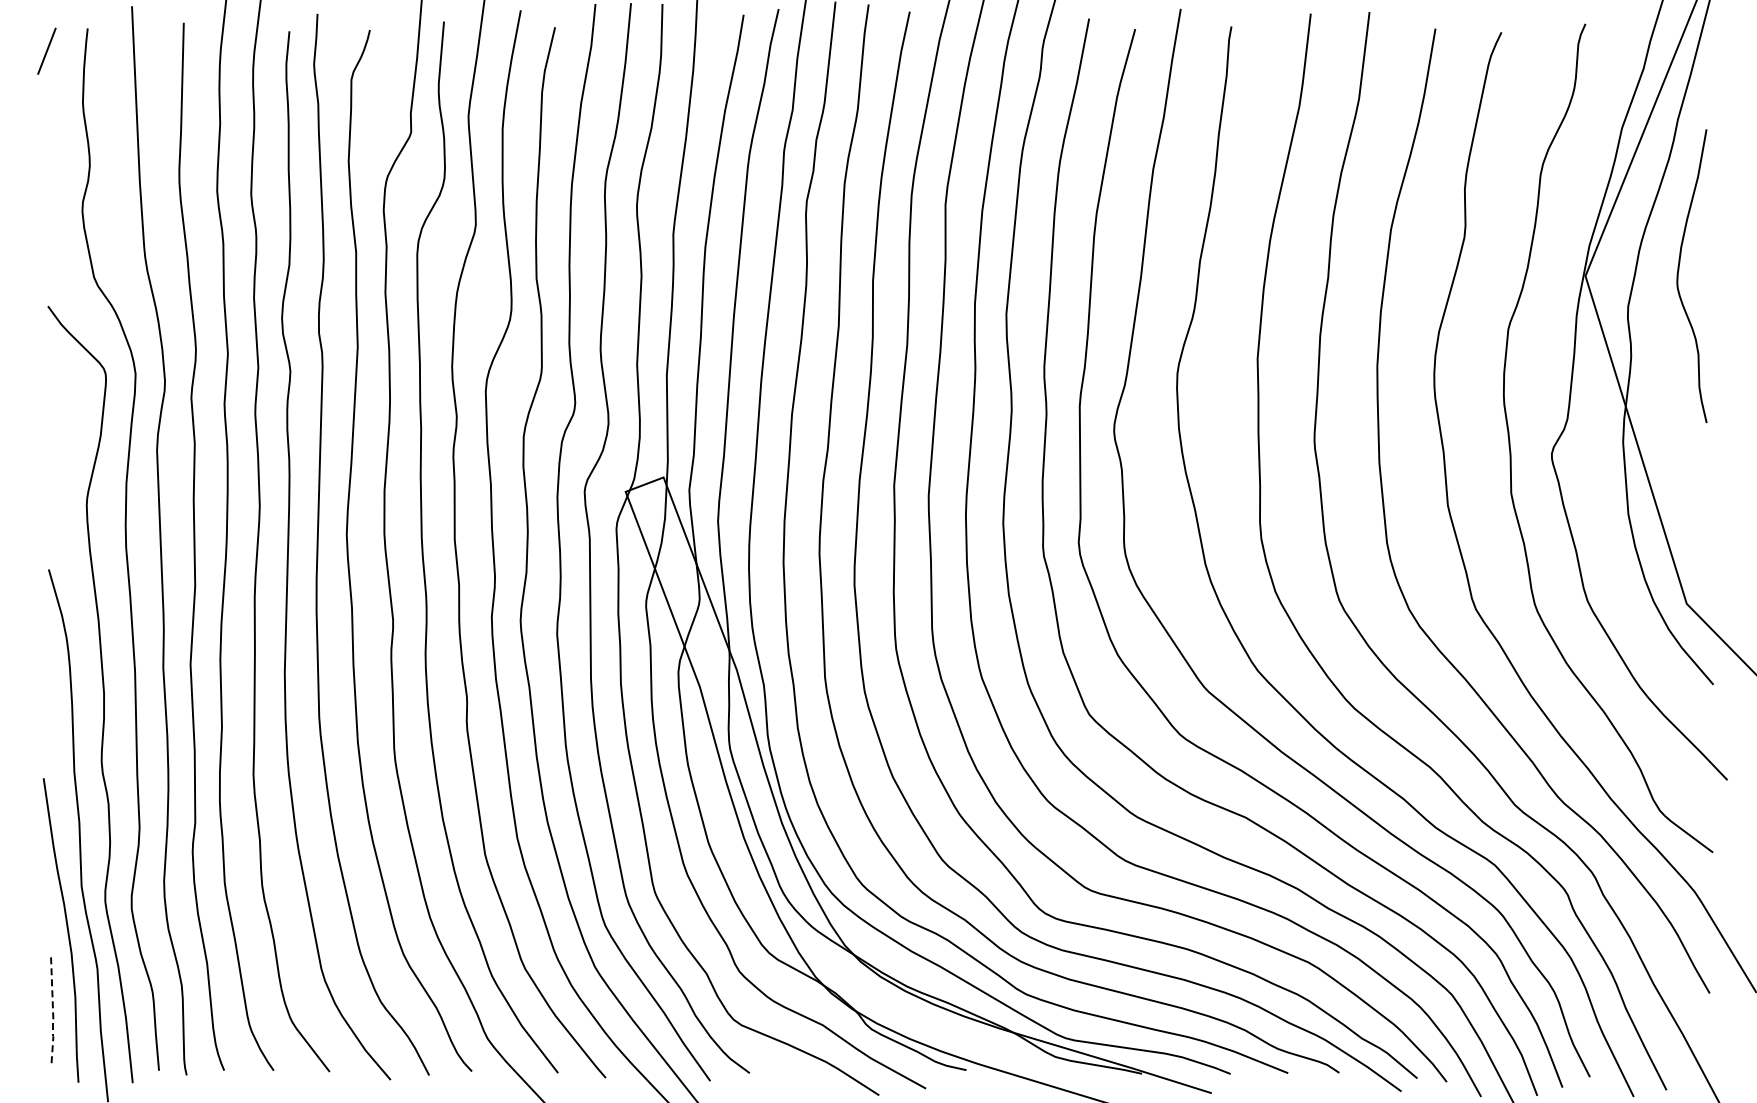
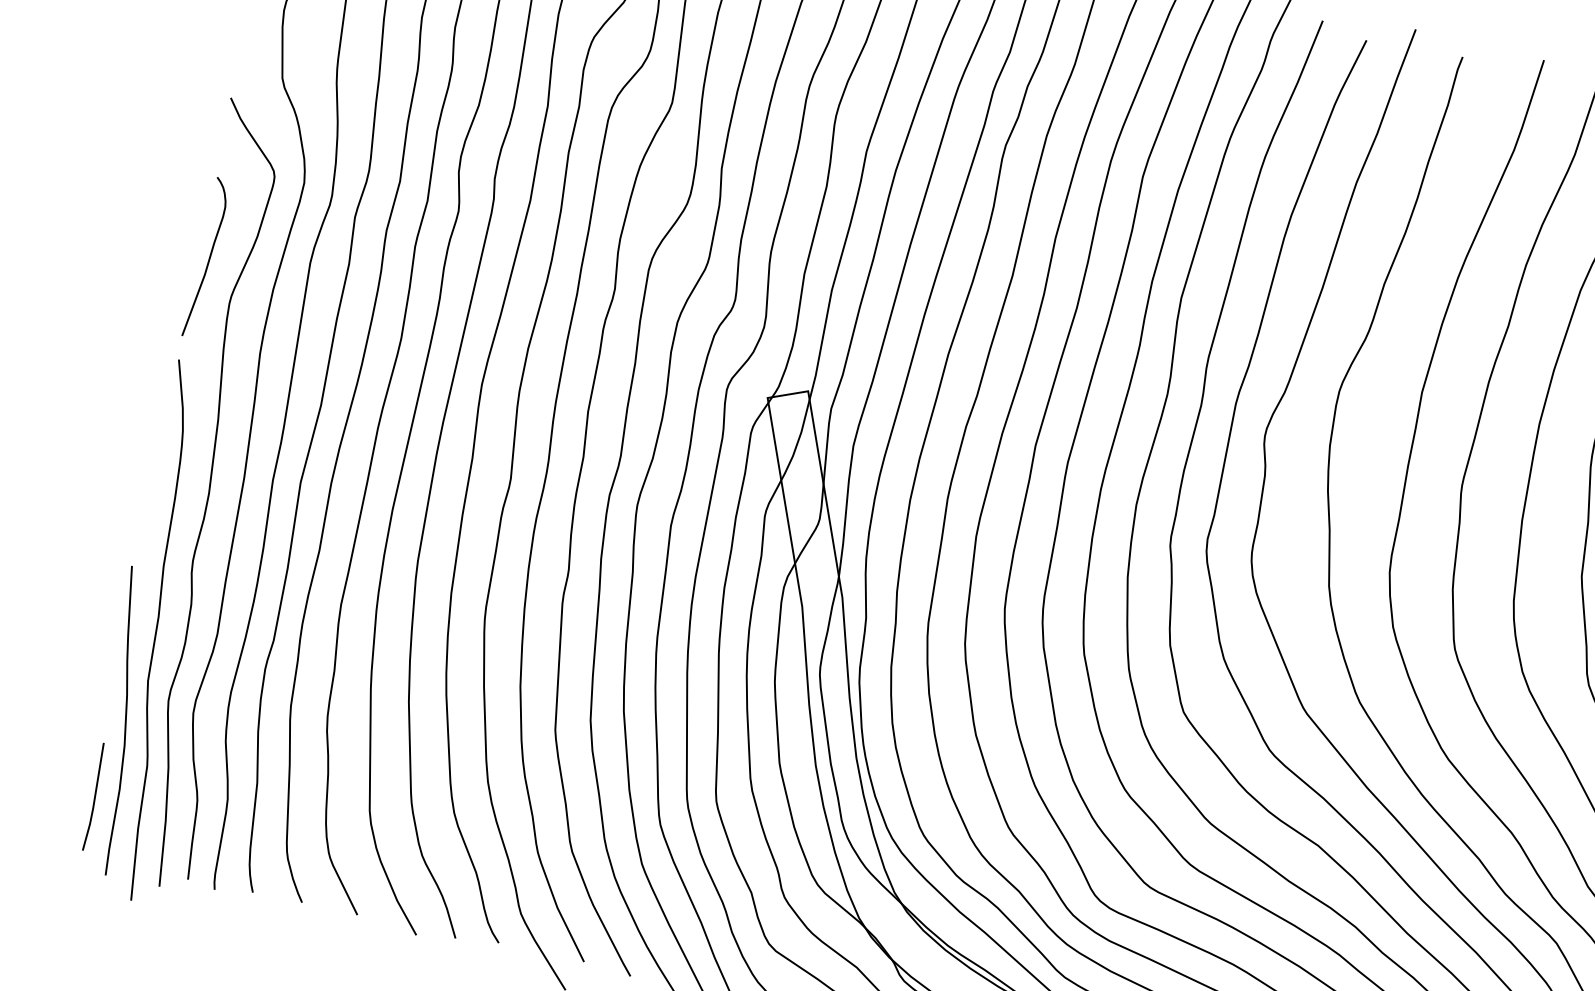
curve: (57, 466) -> (208, 258), added
line: (53, 1010) -> (95, 798), dashed -> solid

